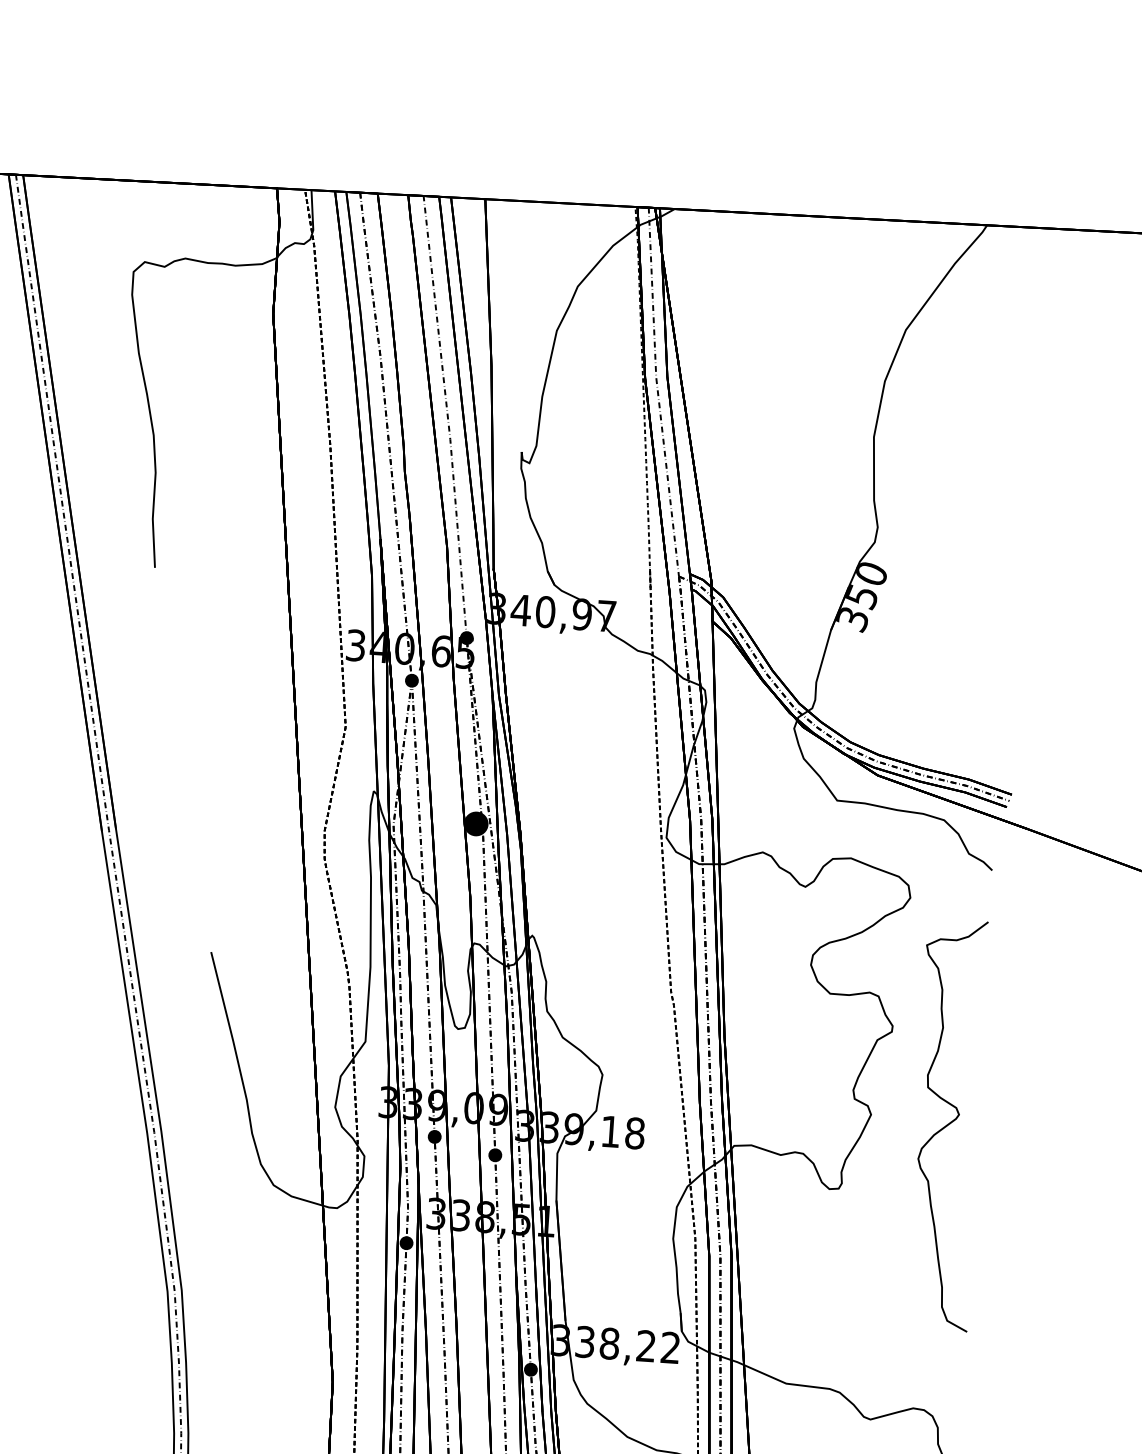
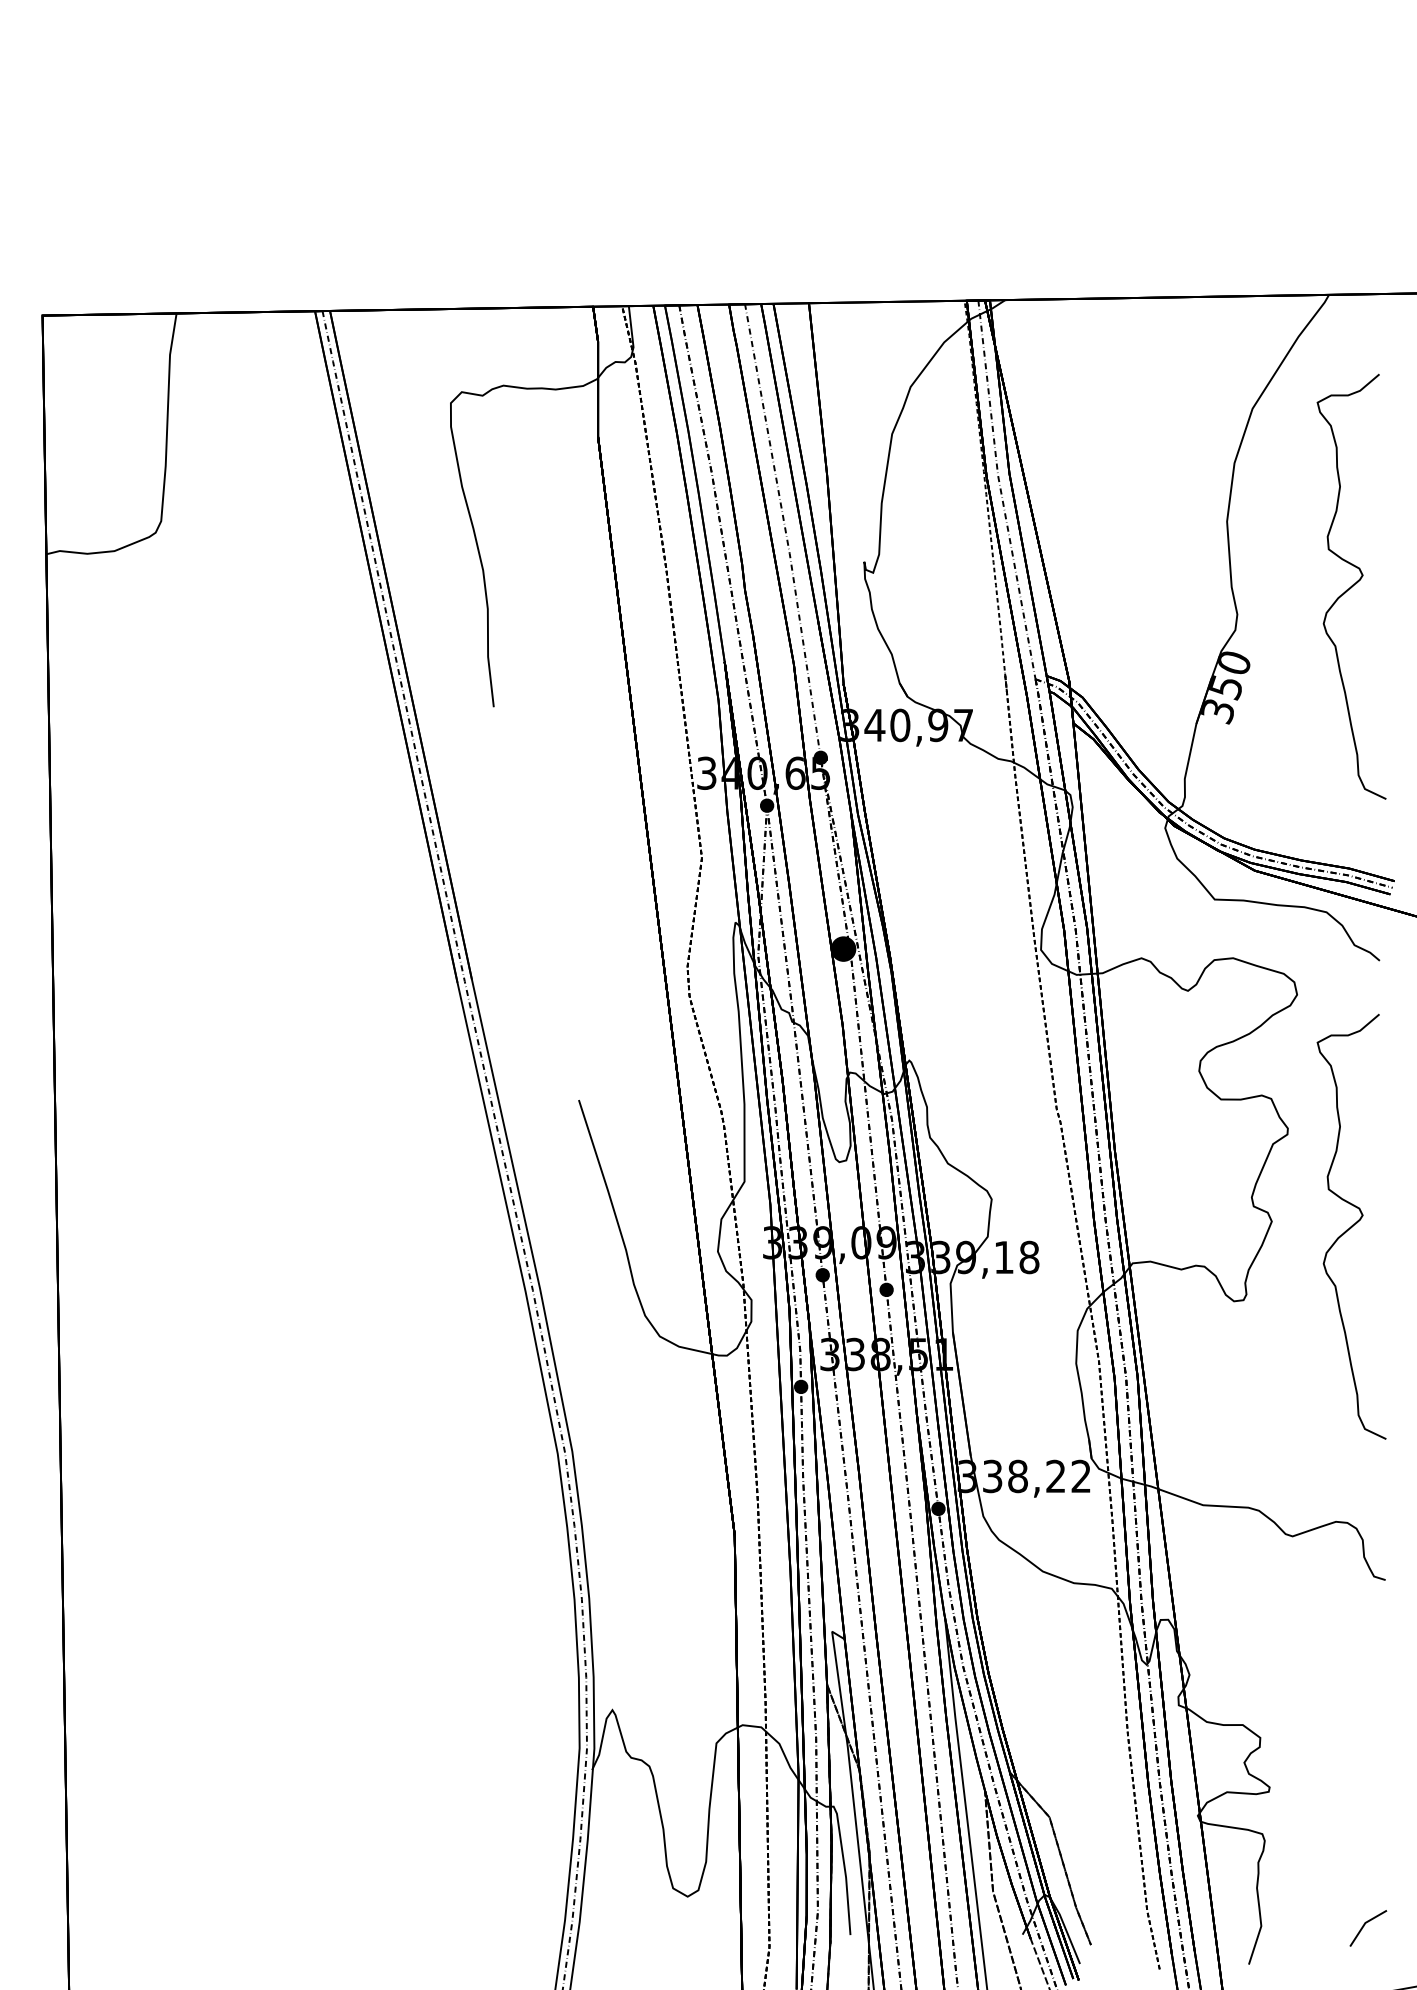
curve: (989, 507) -> (1351, 586), added

